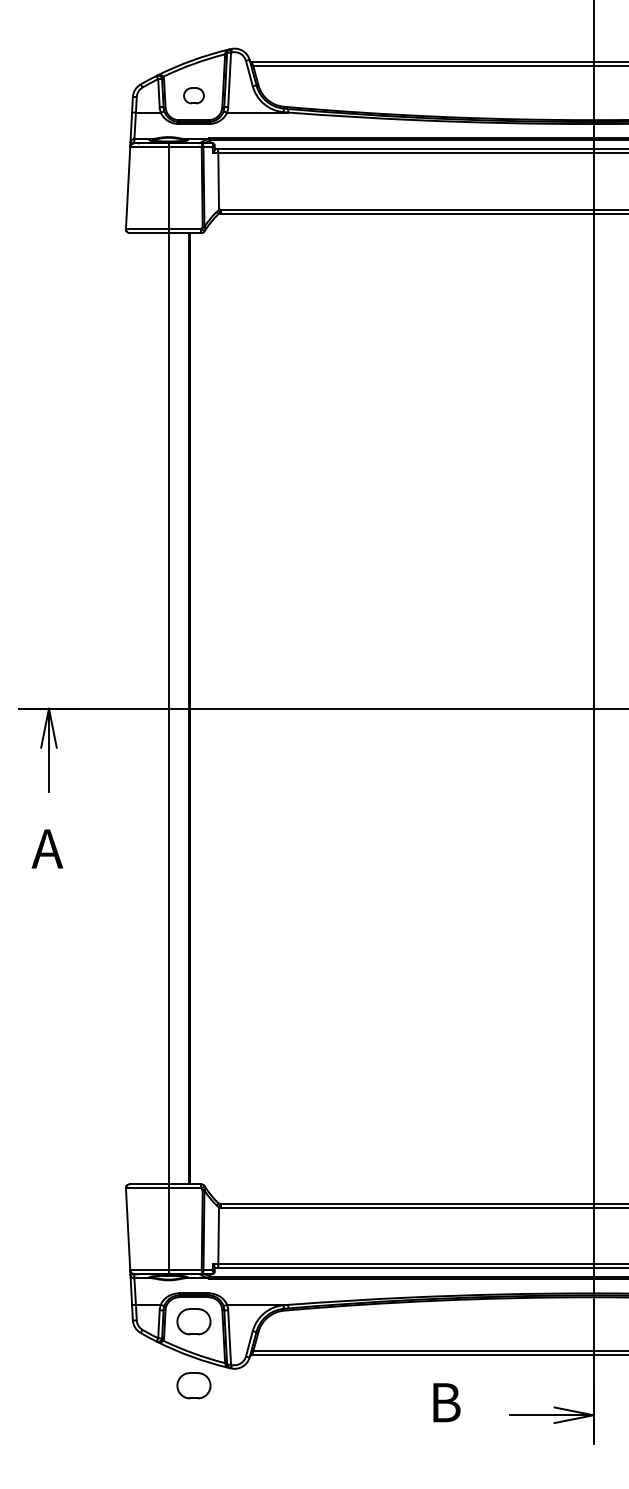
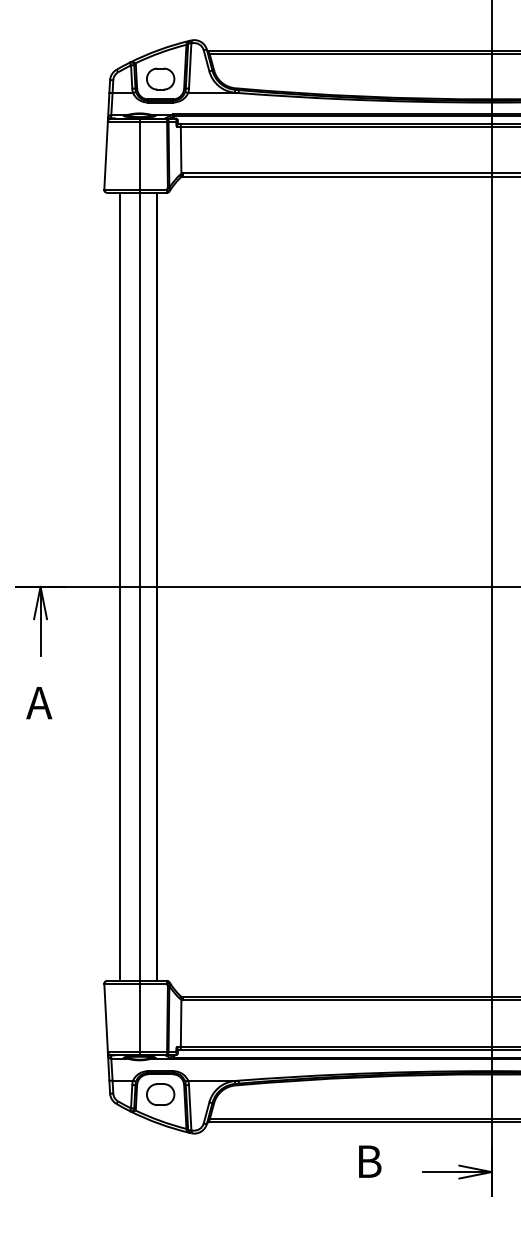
part: (193, 95) -> (160, 78), size x1.67
line: (145, 708) -> (120, 586), added
part: (193, 1385) -> (160, 1147), removed

